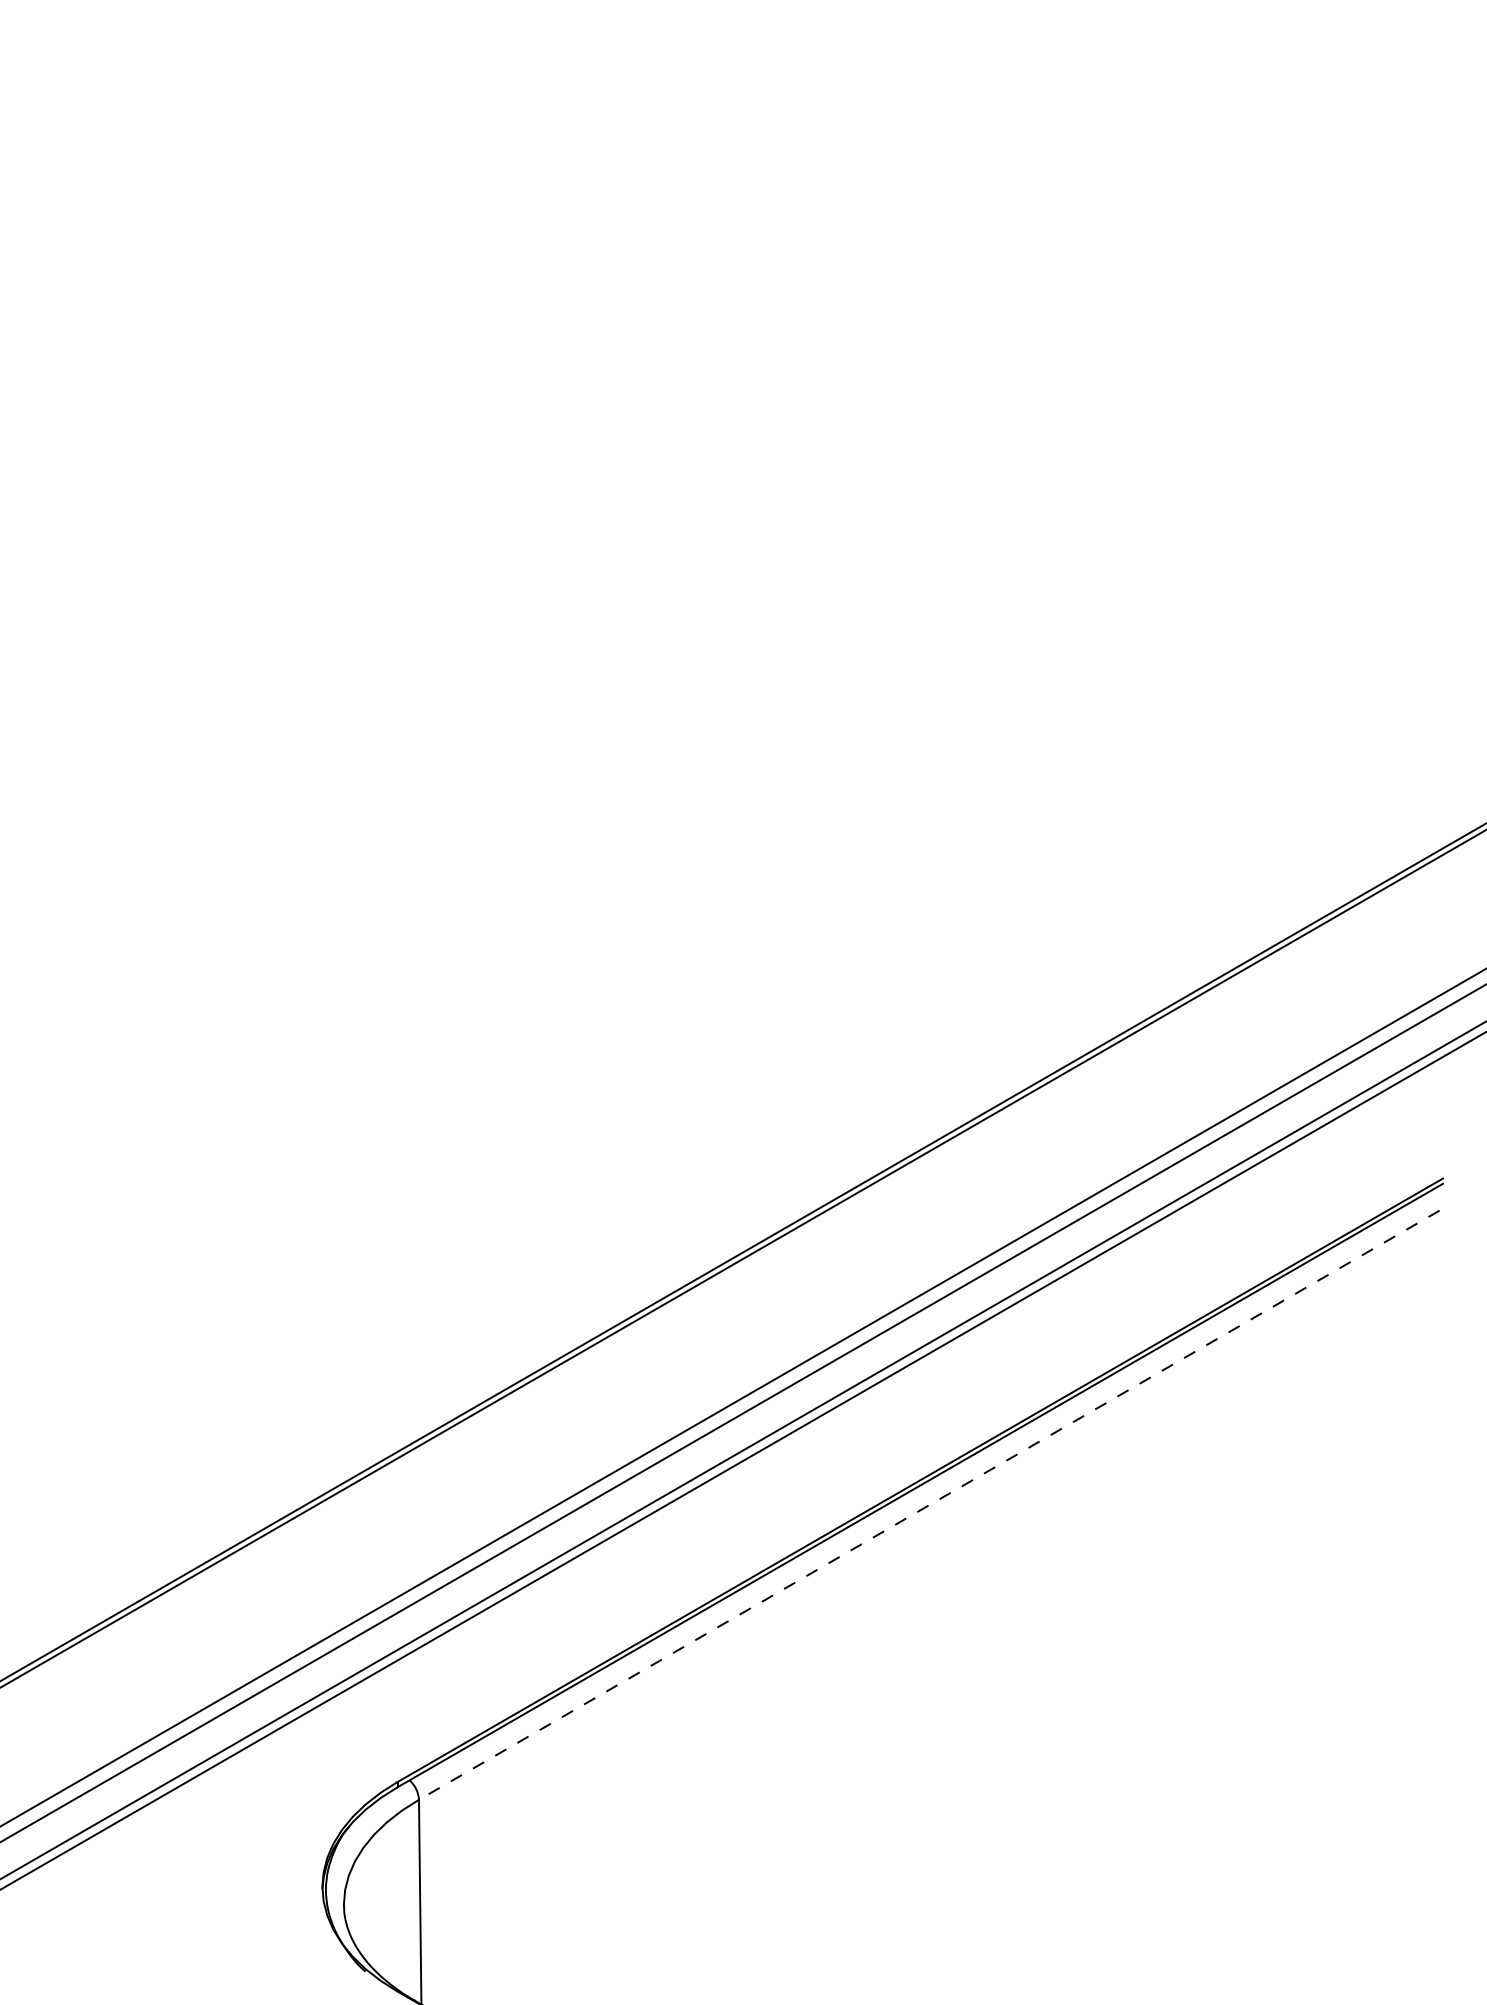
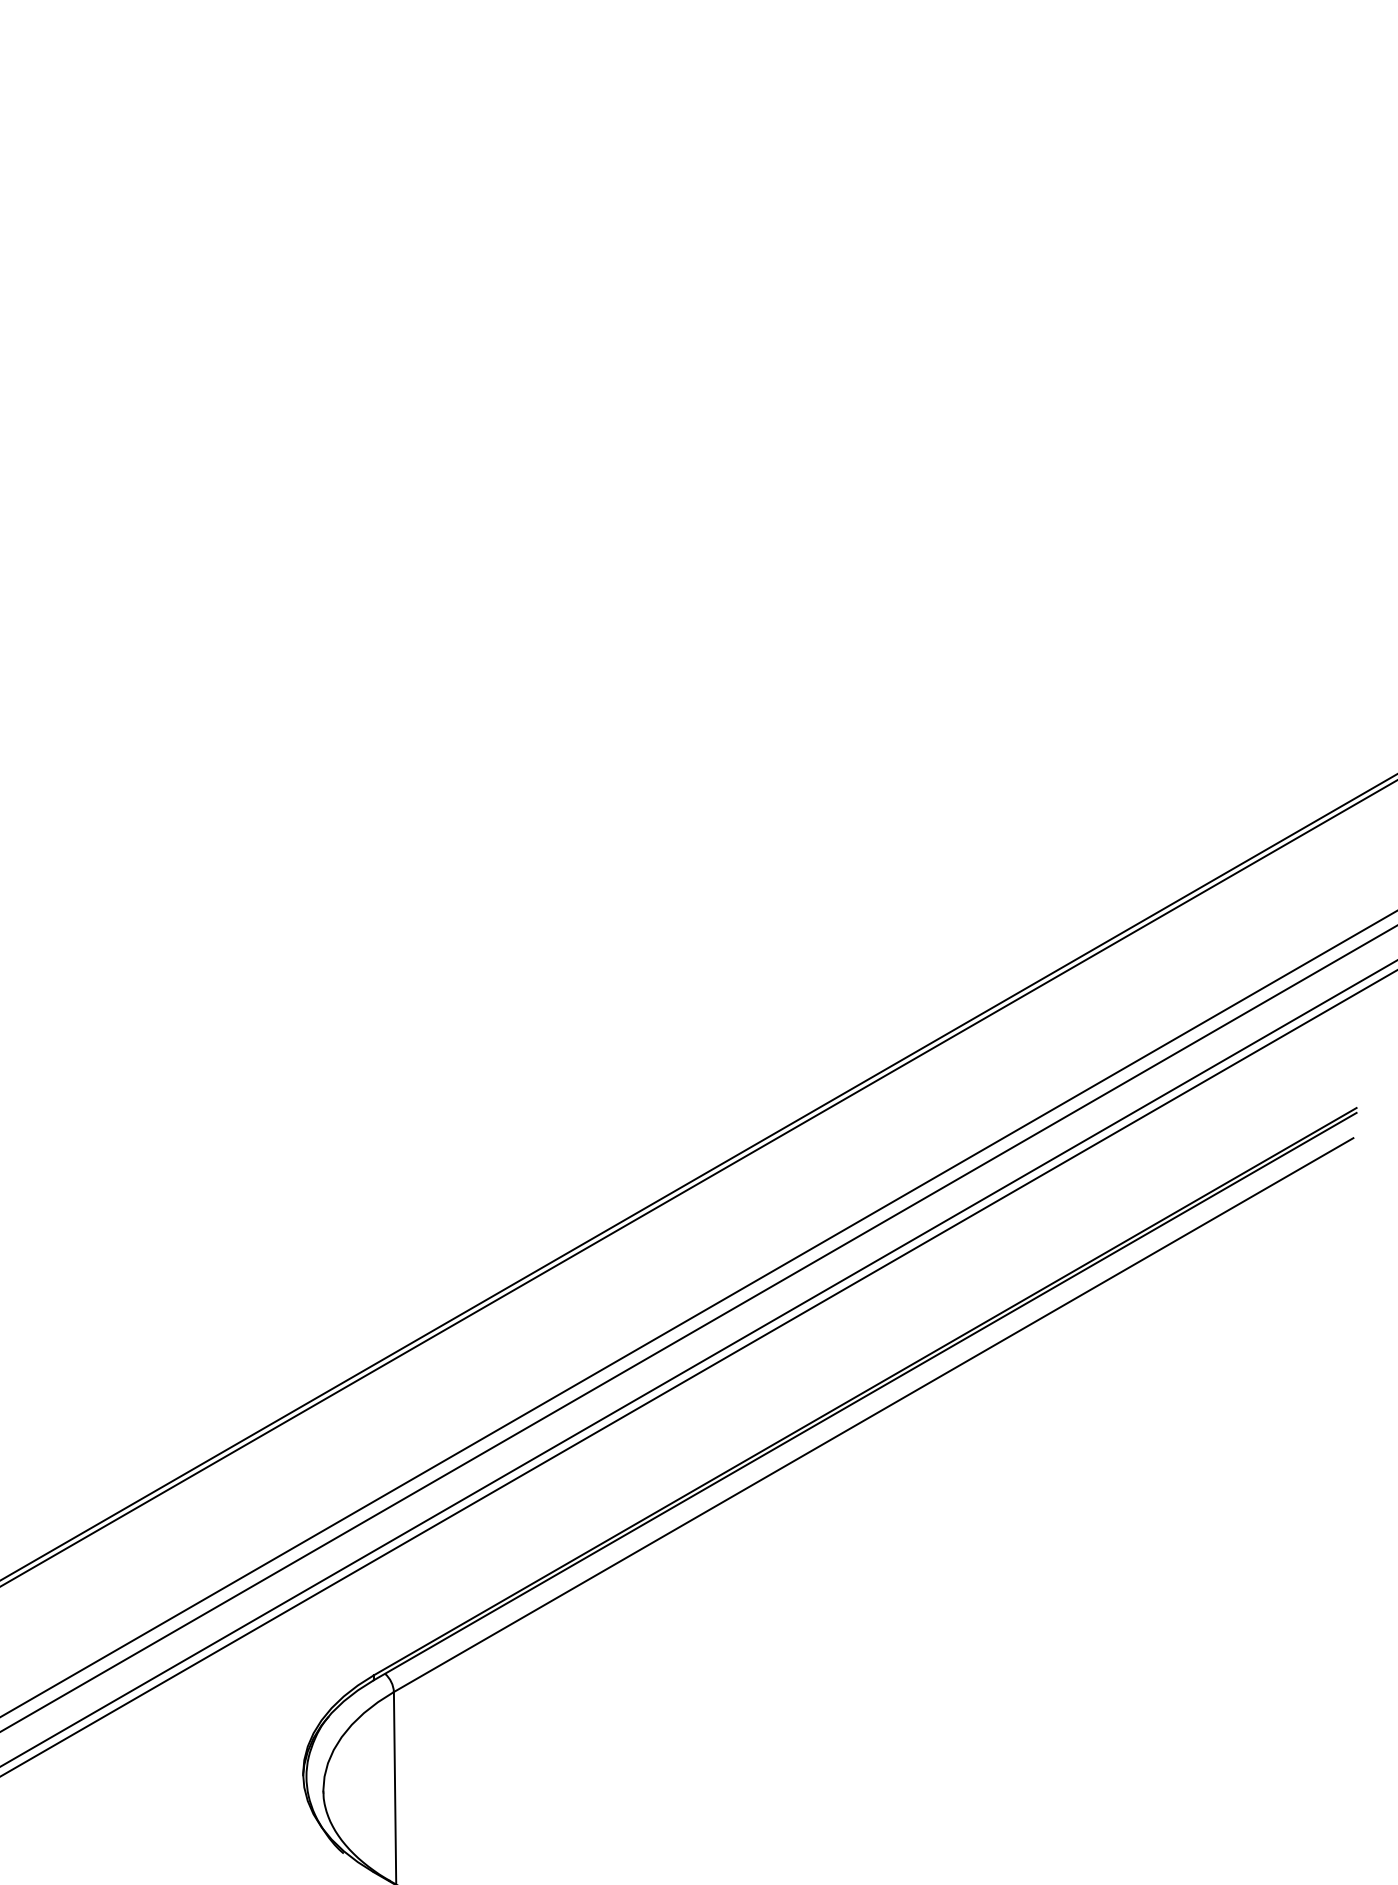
line: (928, 1505) -> (872, 1415), dashed -> solid

